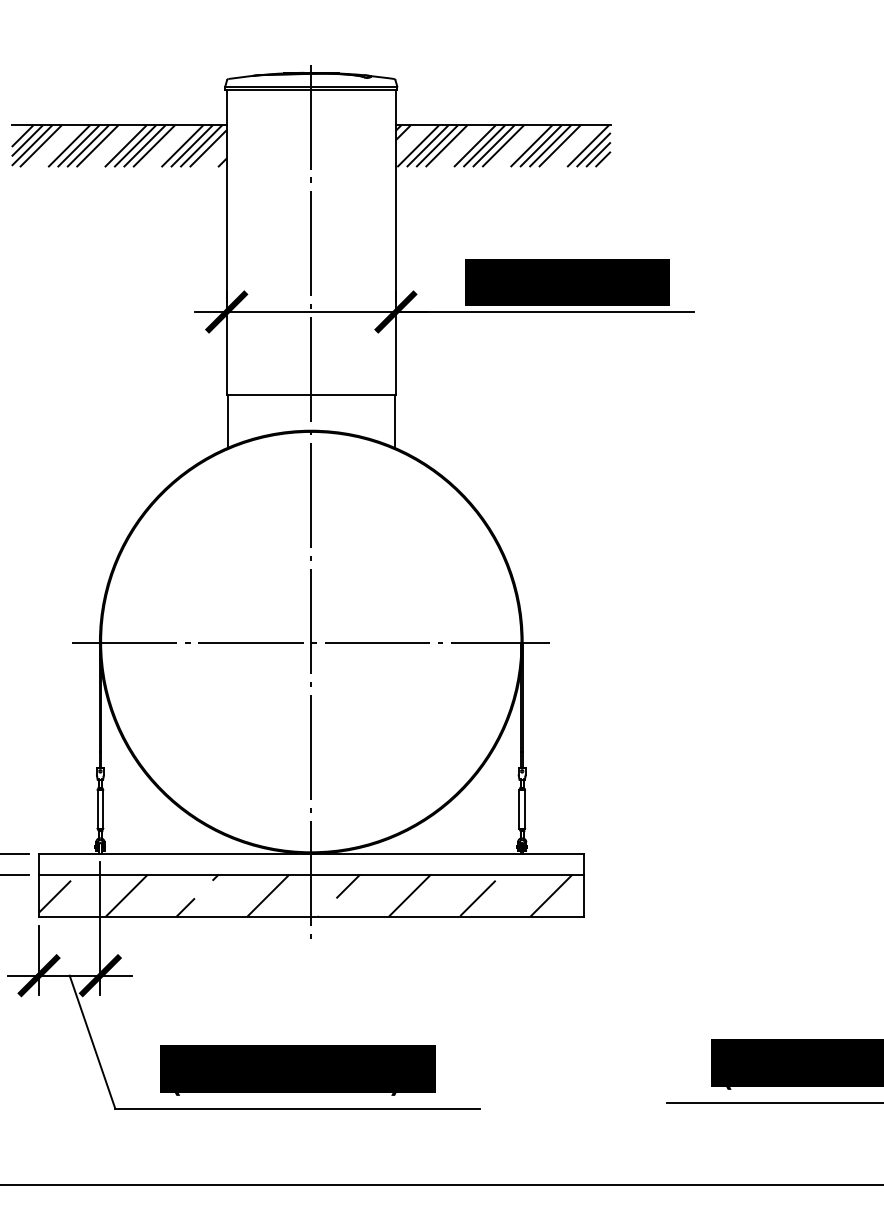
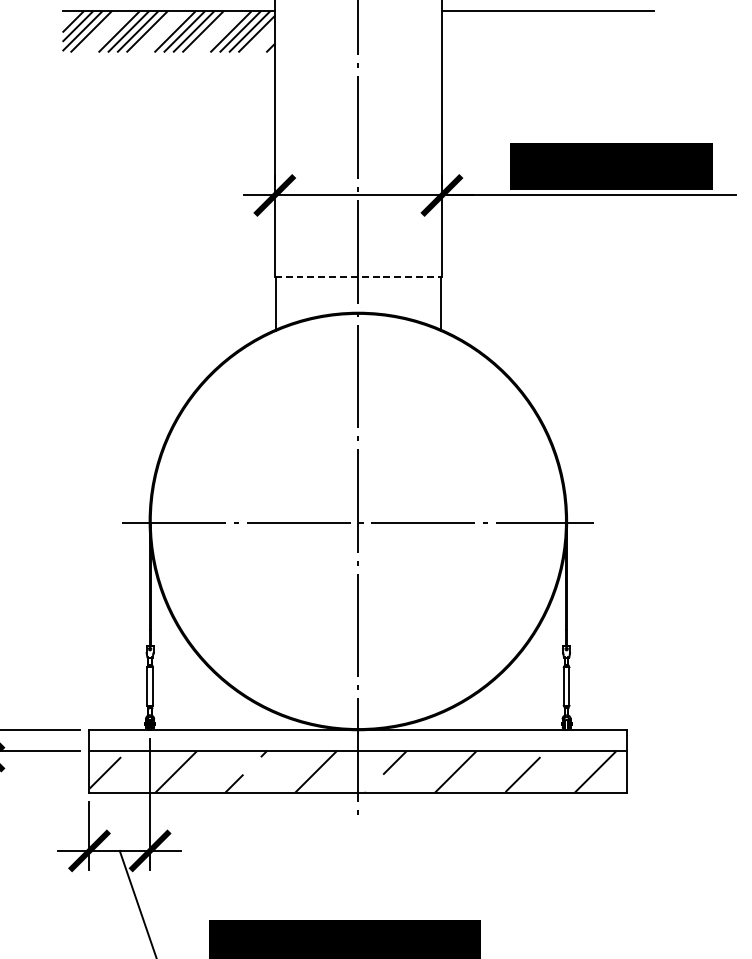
hatch: (502, 146) -> (547, 32), removed
line: (311, 394) -> (358, 276), solid -> dashed

